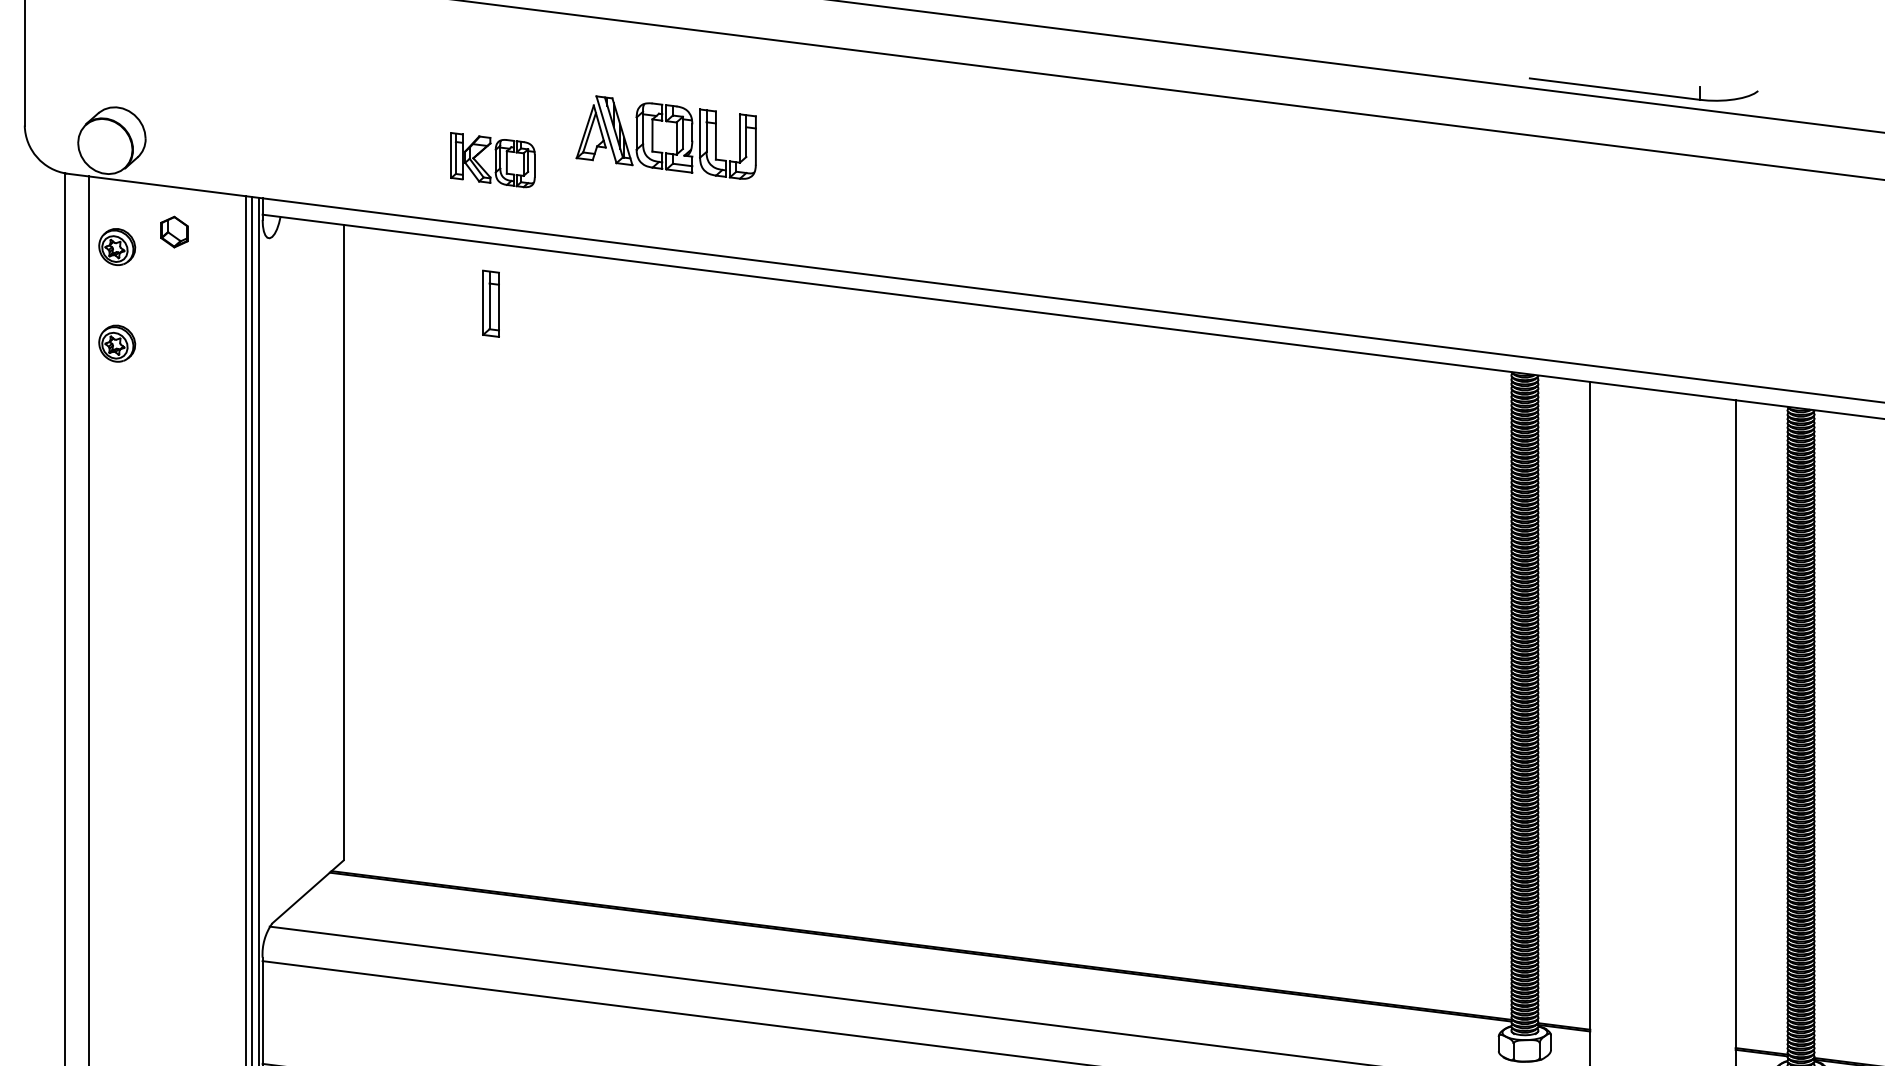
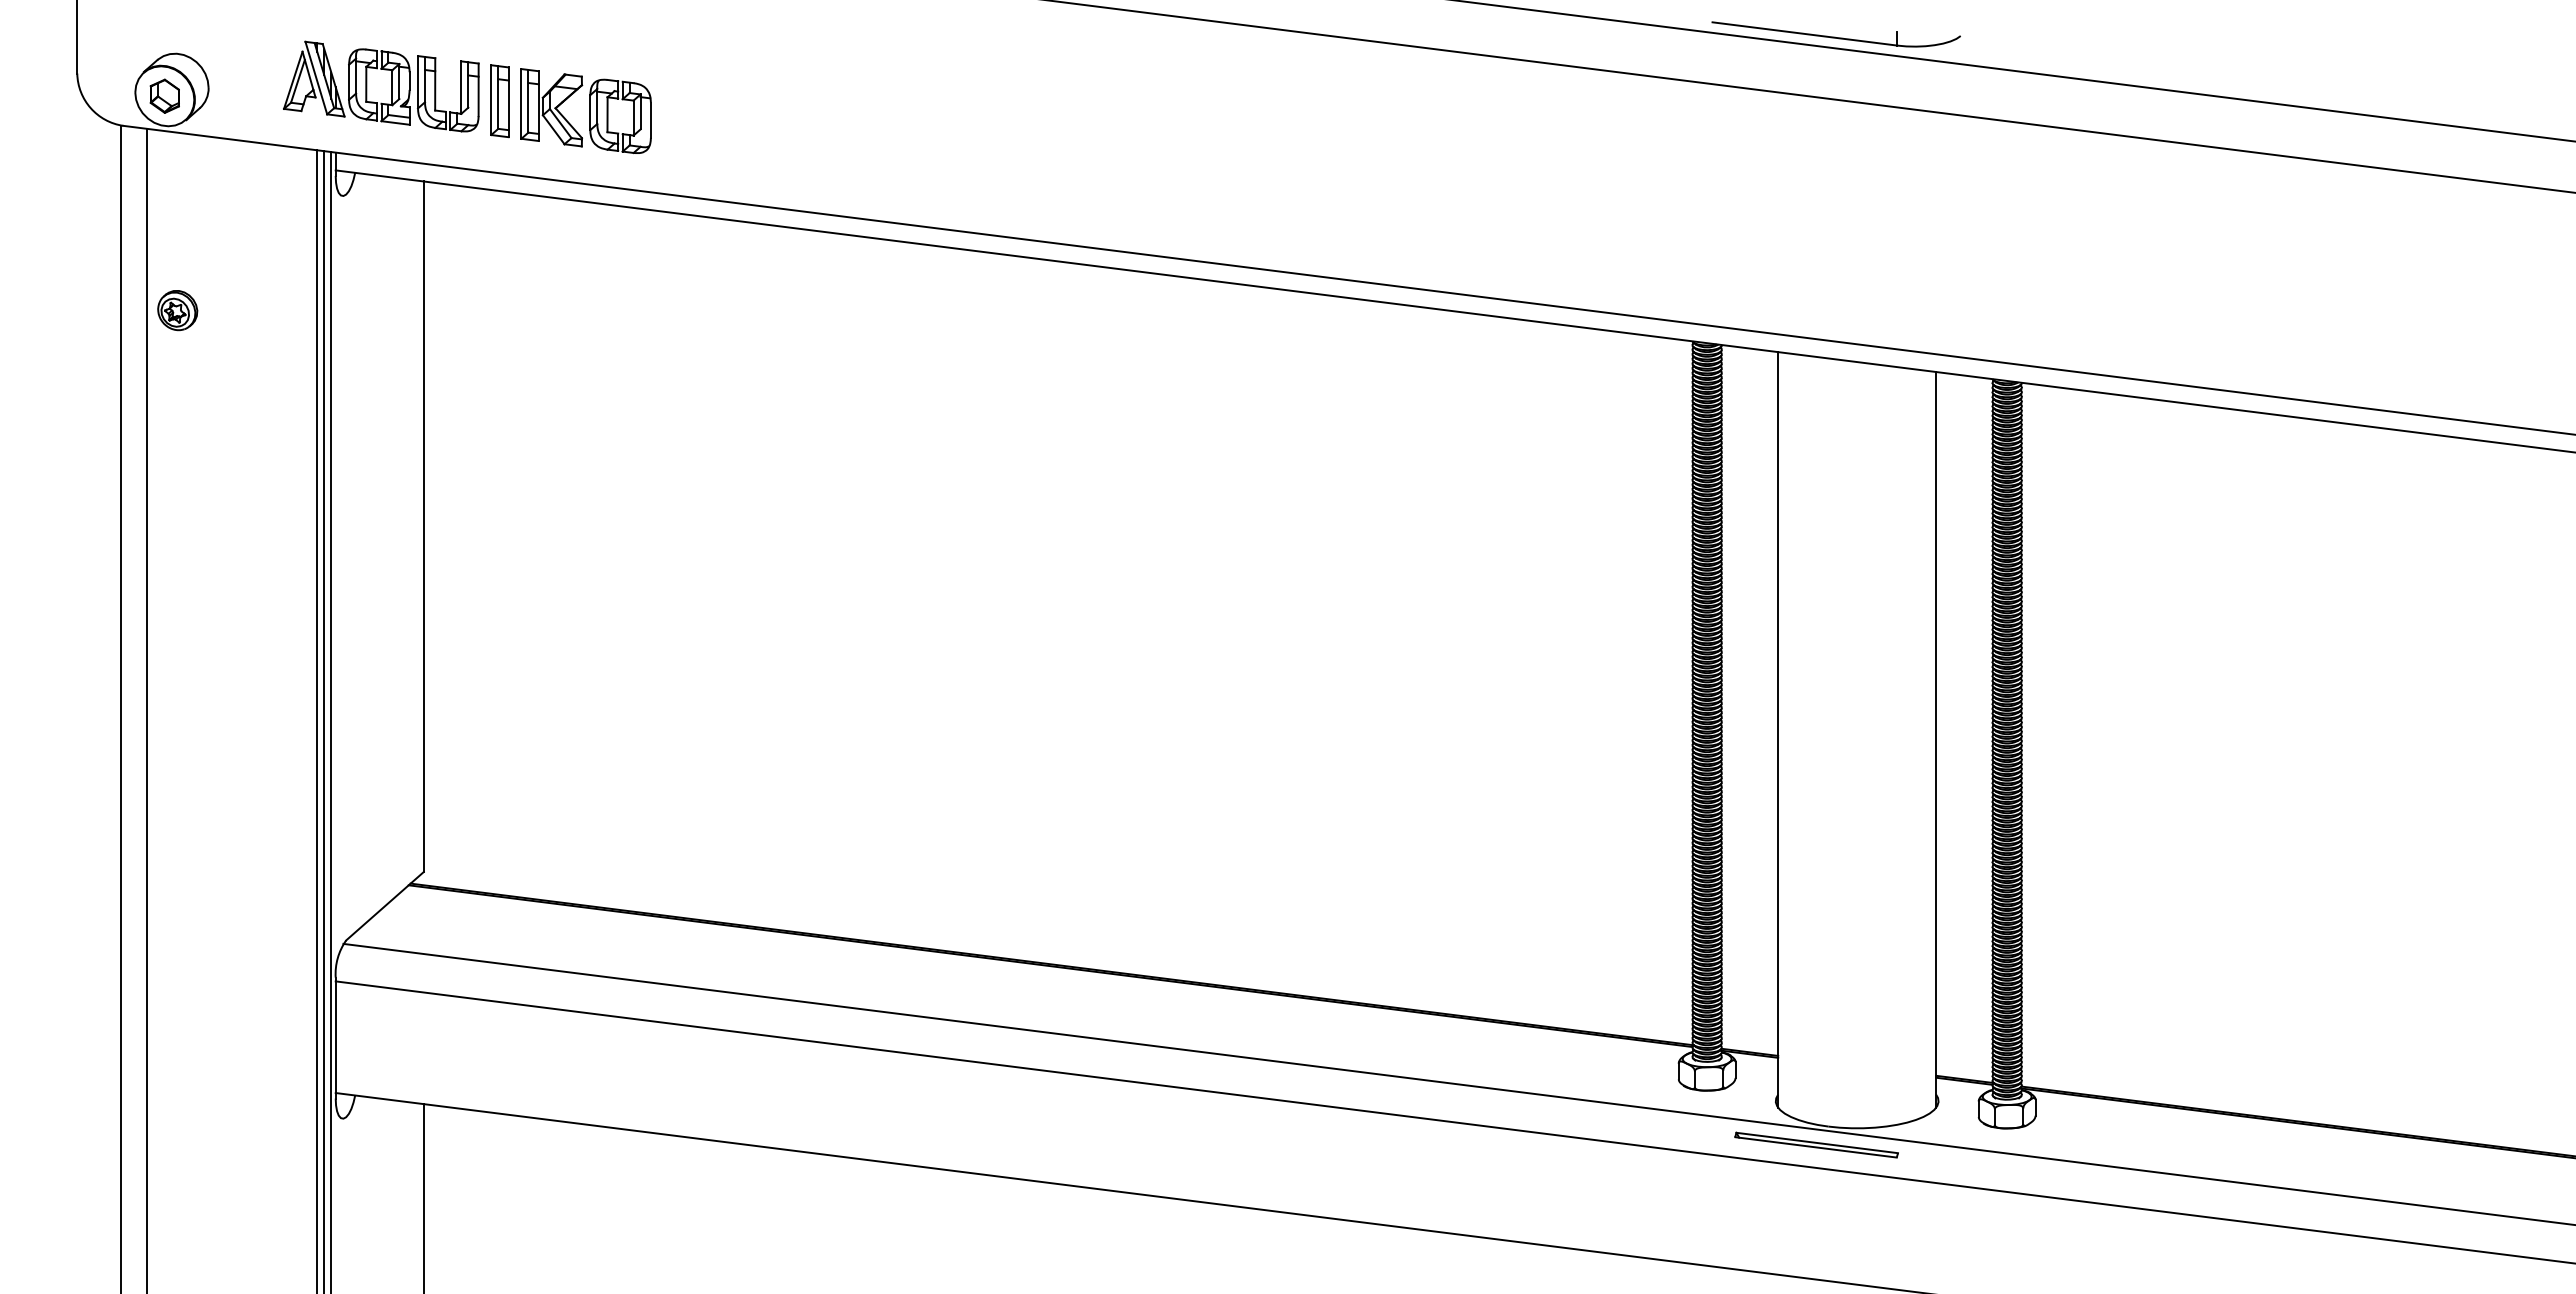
part: (675, 137) -> (391, 86), moved
part: (492, 159) -> (585, 110), size x1.43
part: (174, 231) -> (164, 95), moved
part: (117, 247) -> (177, 205), removed
part: (490, 304) -> (499, 101), moved

